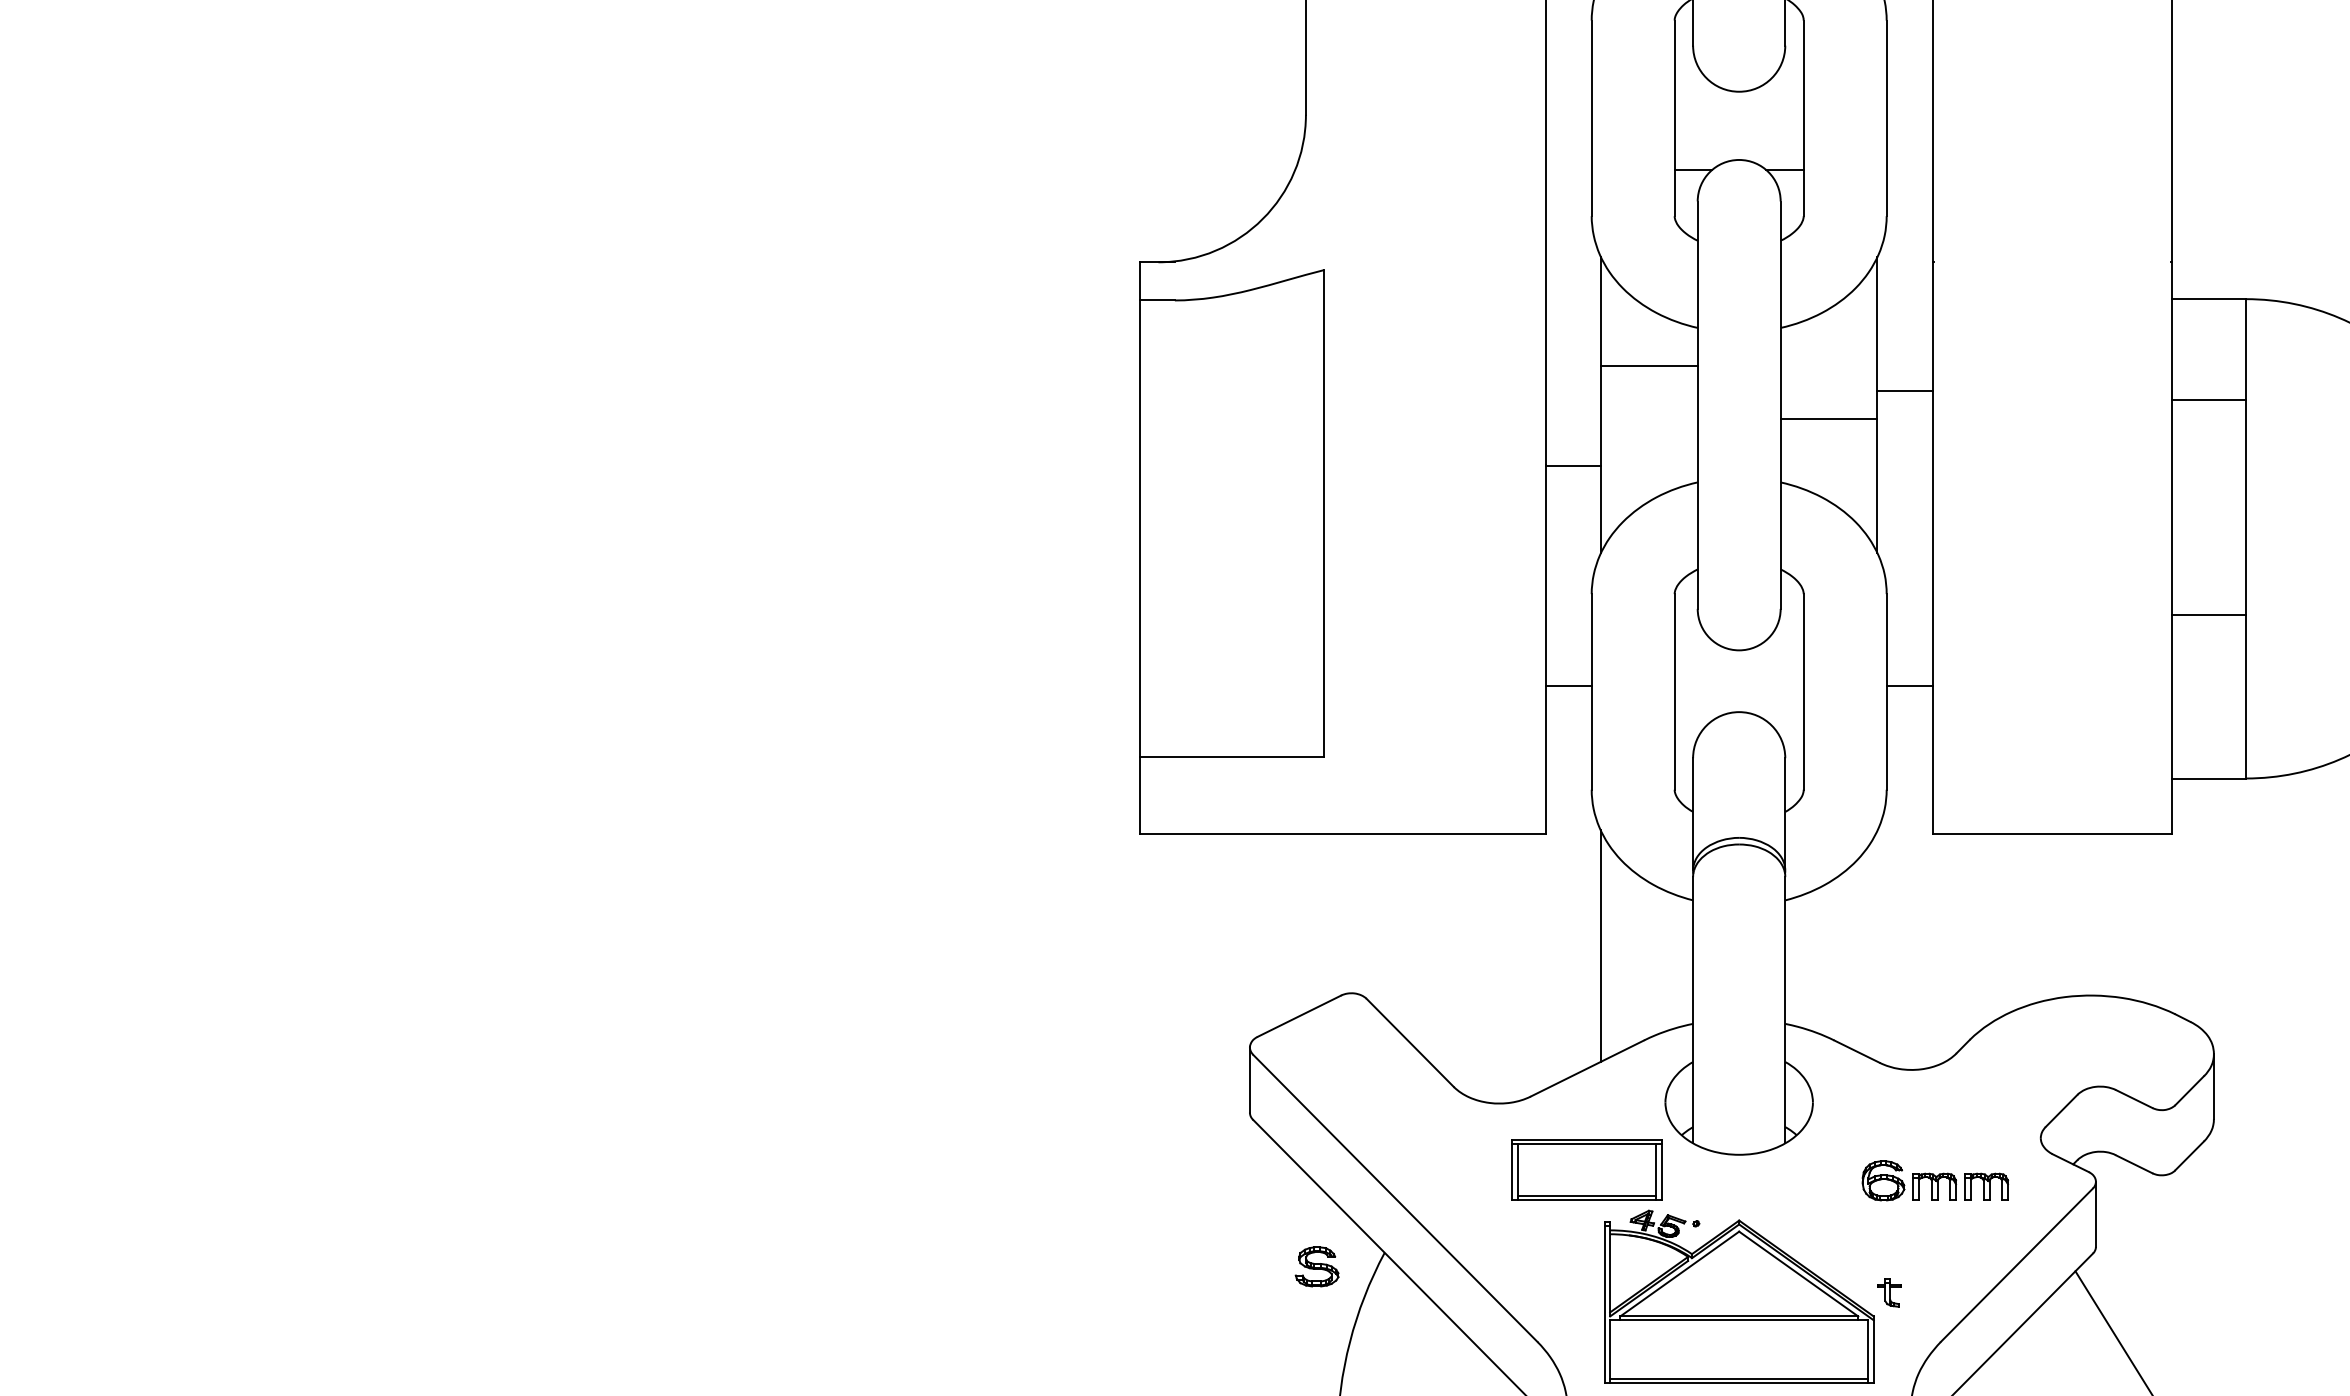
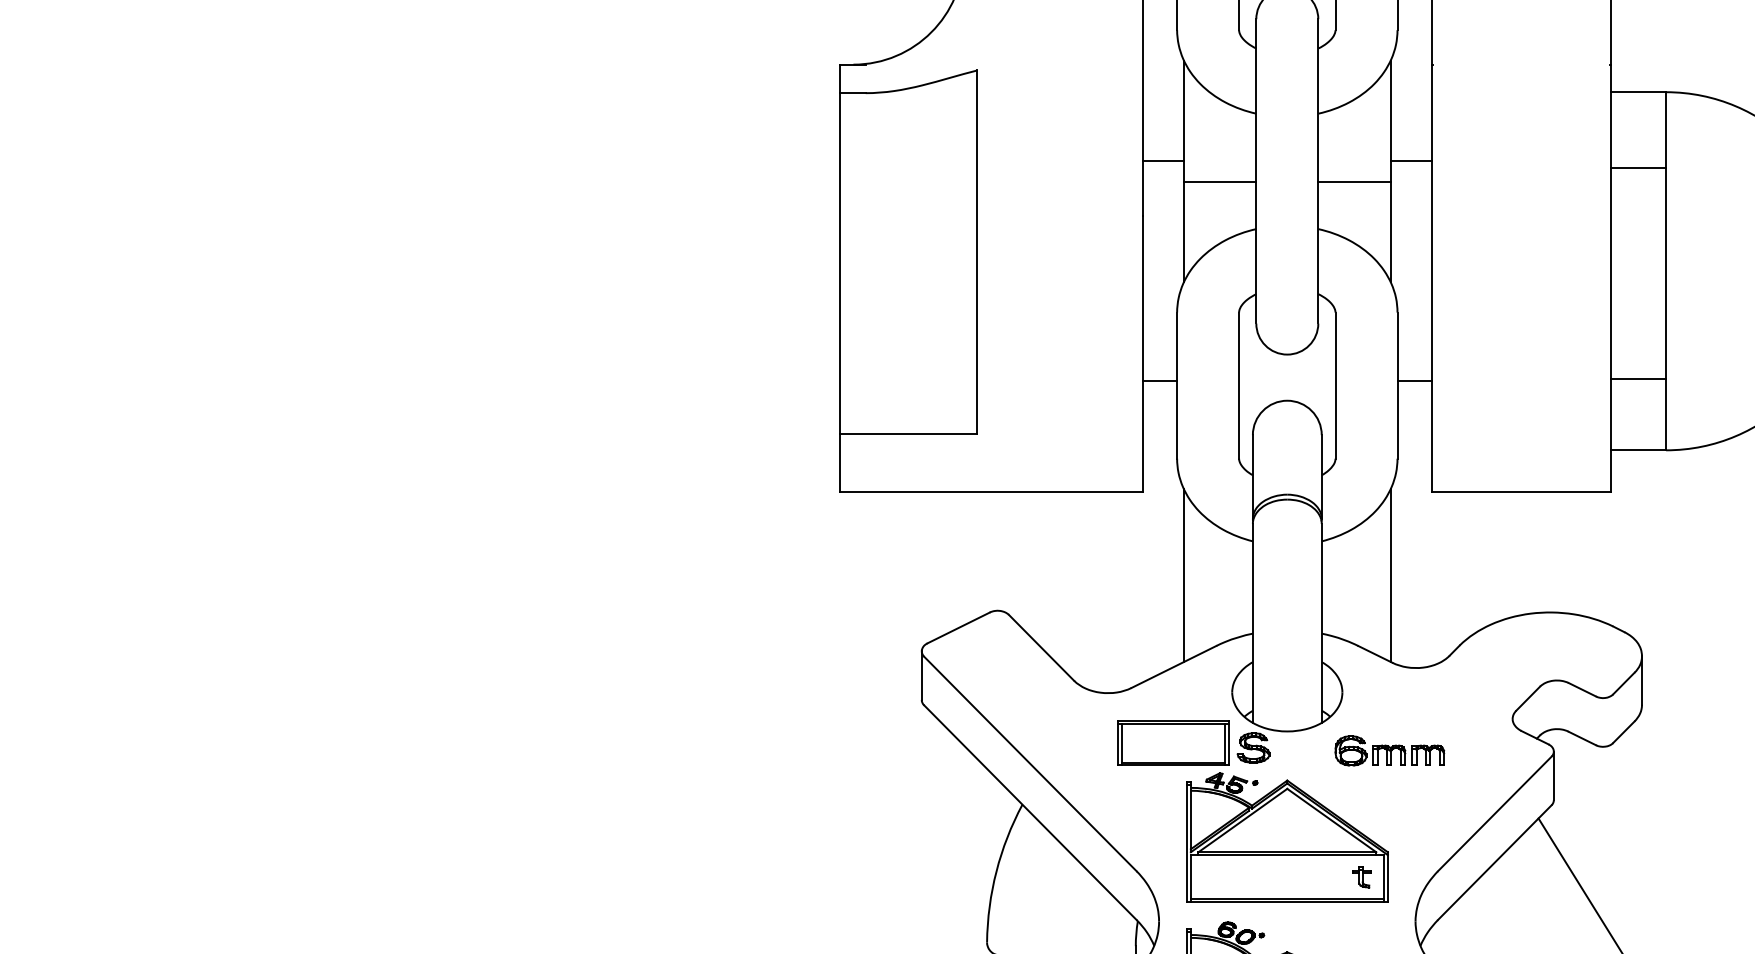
line: (1648, 365) -> (1219, 181), moved
line: (1572, 466) -> (1162, 161), moved
line: (2209, 614) -> (1638, 378), moved
line: (1877, 945) -> (1390, 575), added
part: (1934, 1180) -> (1389, 750), moved
part: (1316, 1266) -> (1253, 747), moved
part: (1889, 1292) -> (1362, 876), moved

